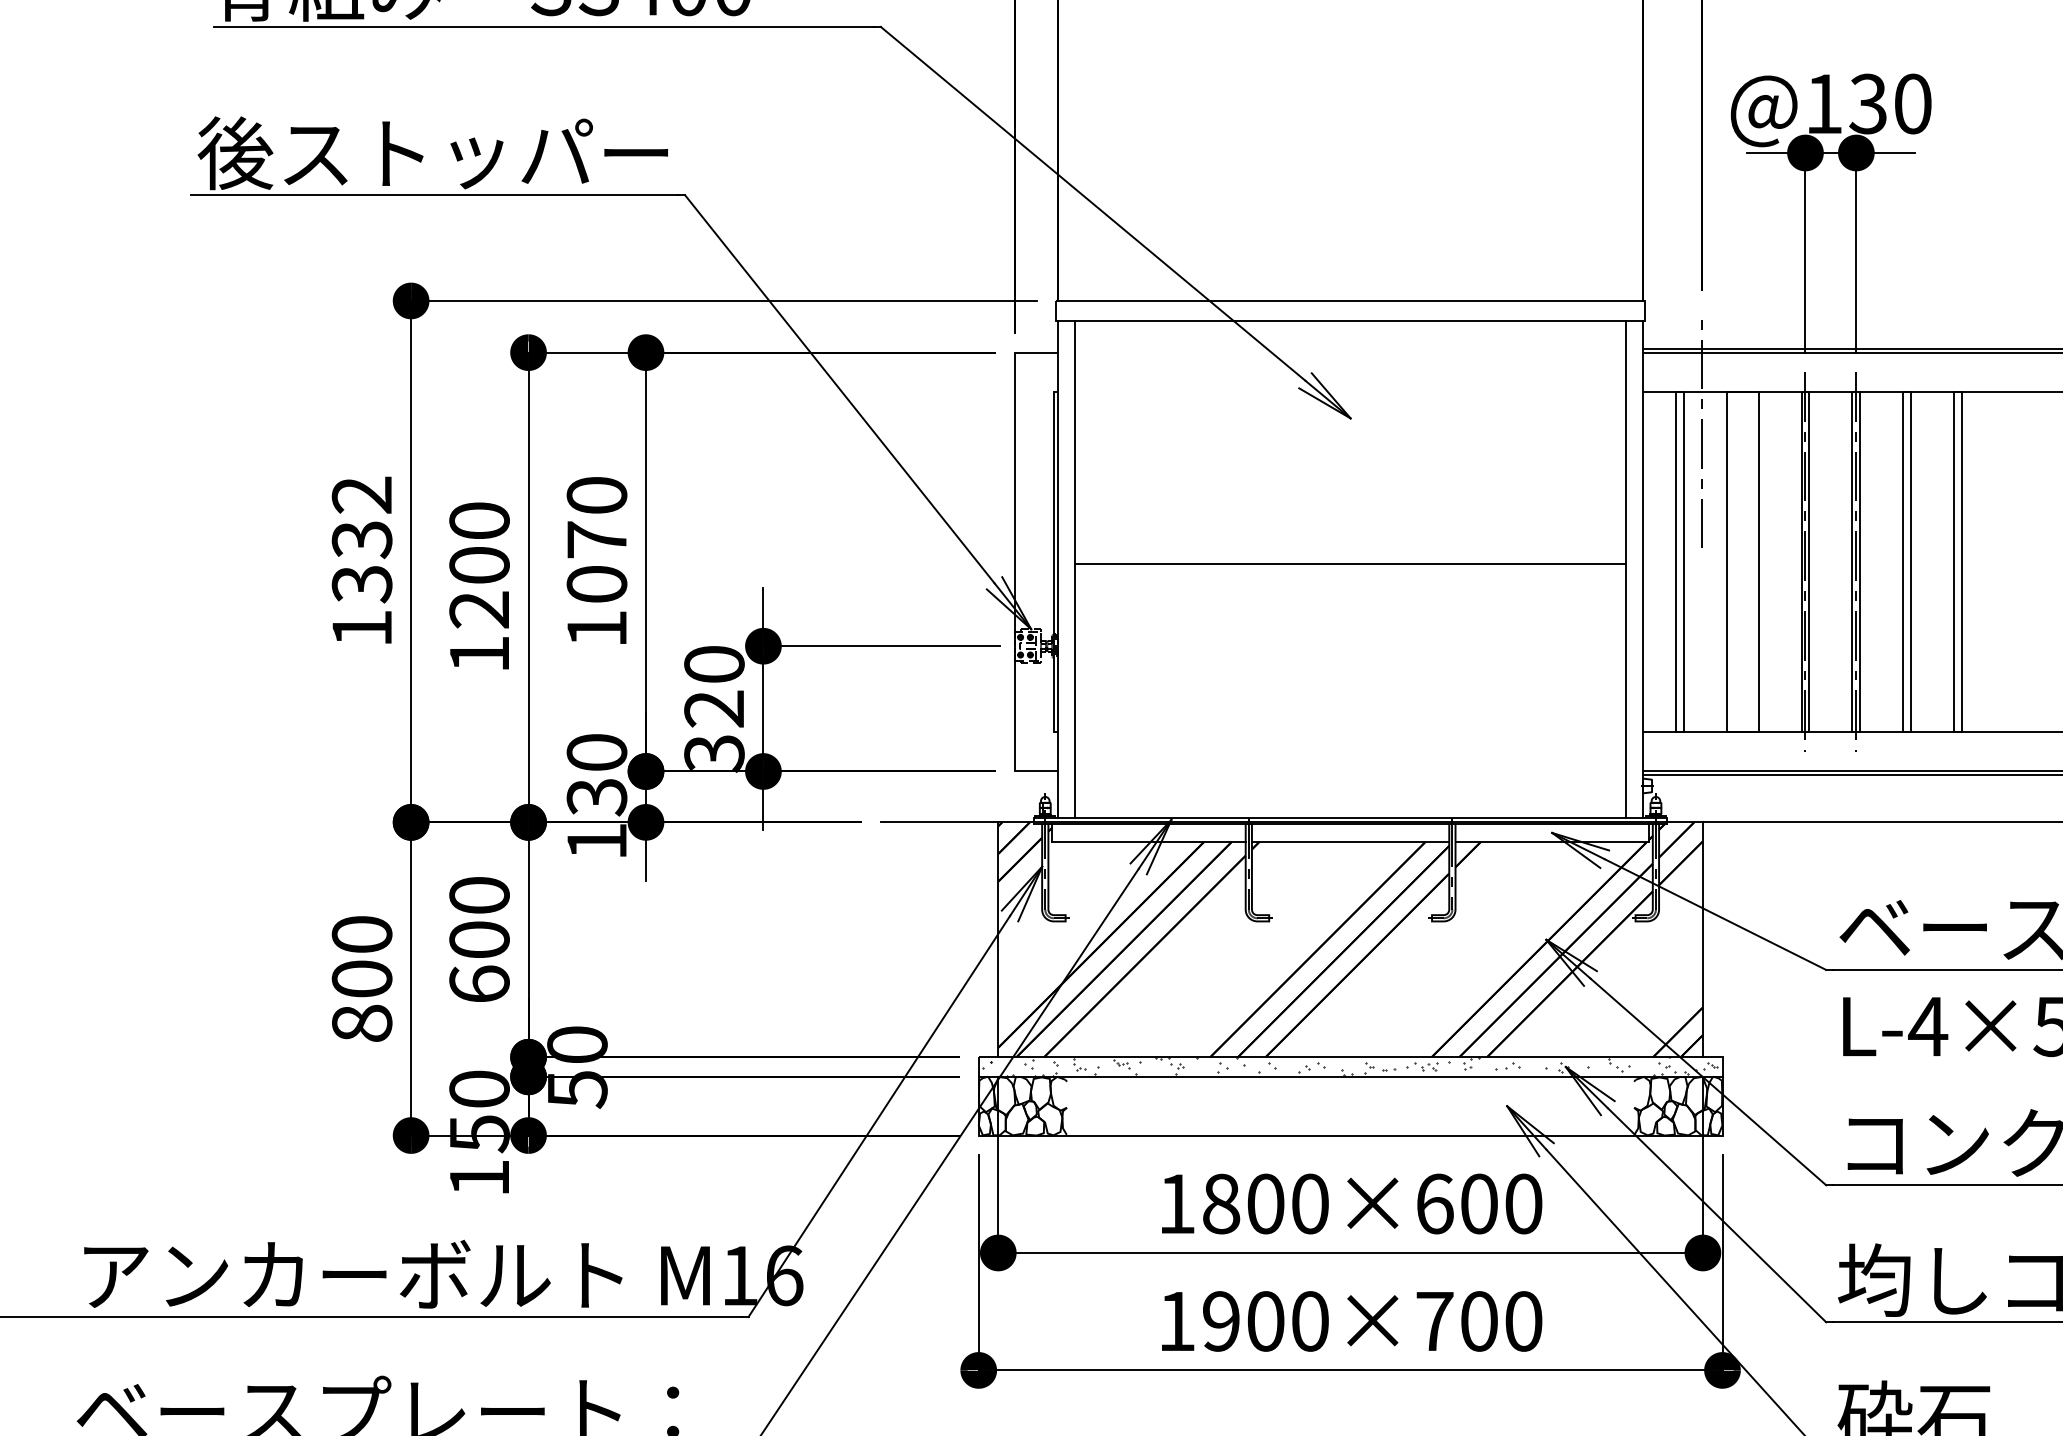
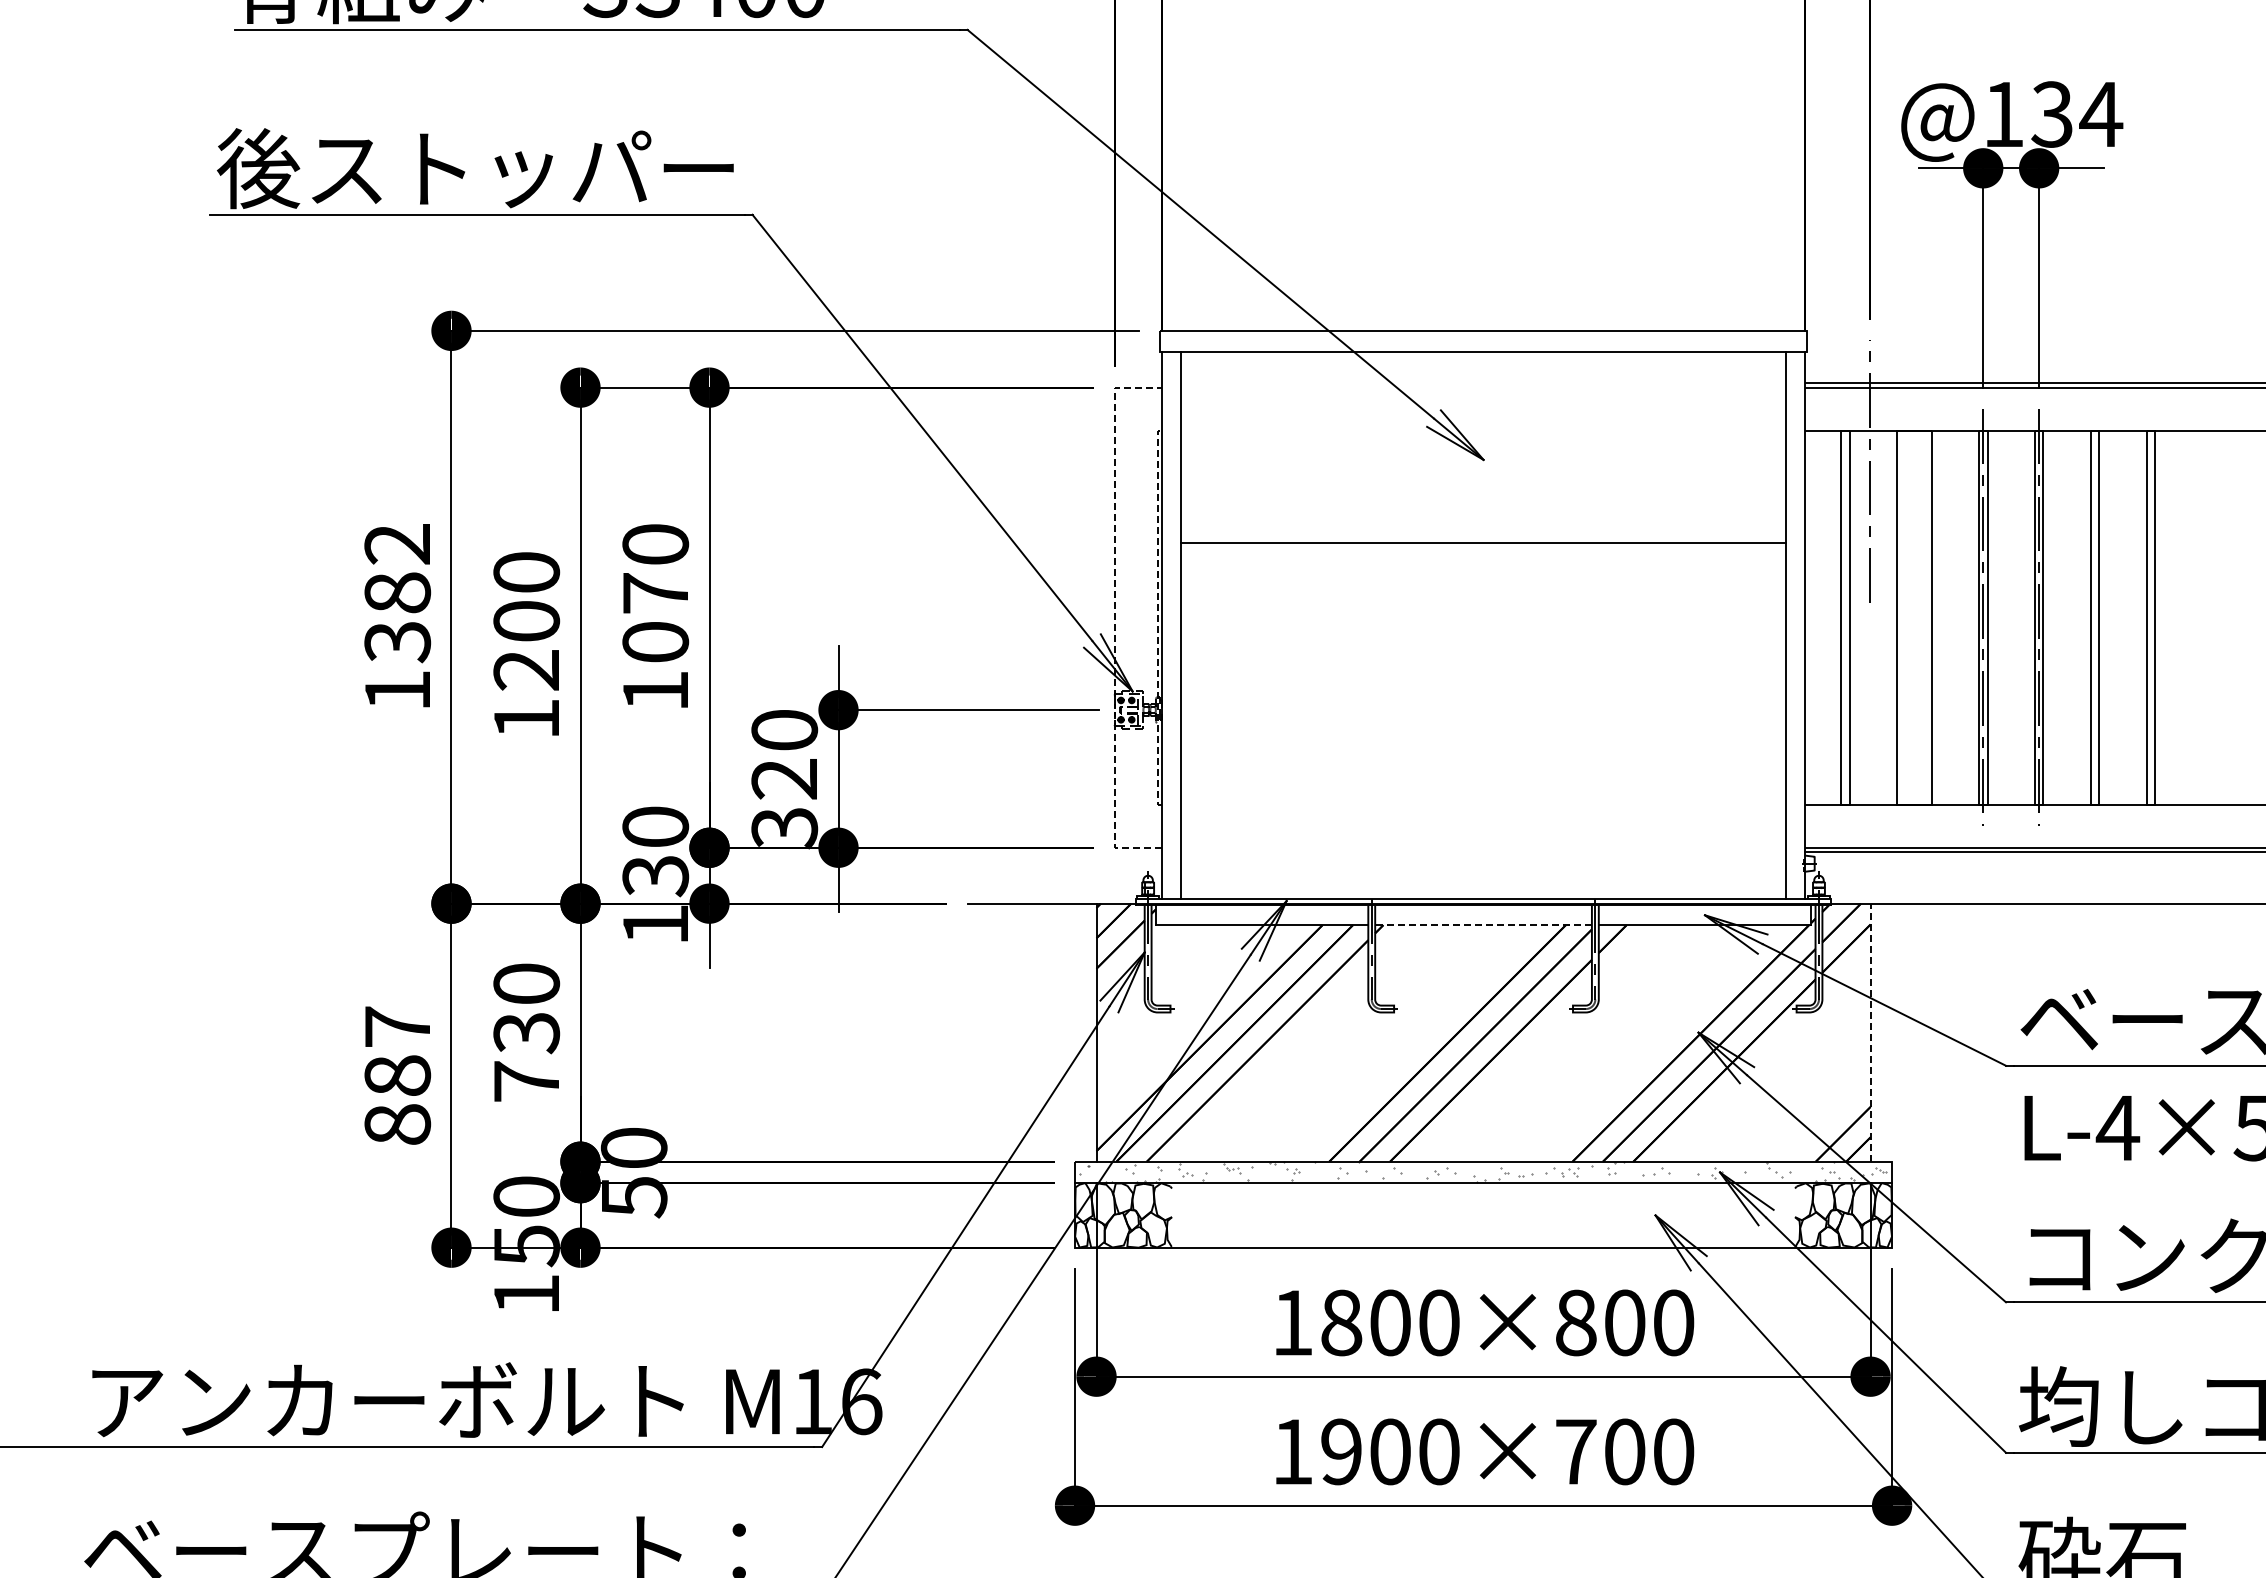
text: (1913, 104) -> (2101, 114), @130 -> @134
text: (361, 540) -> (397, 593), 1332 -> 1382
line: (1014, 561) -> (1114, 617), solid -> dashed
line: (1053, 561) -> (1157, 617), solid -> dashed
line: (1350, 563) -> (1483, 543), moved
line: (1350, 842) -> (1483, 925), solid -> dashed
line: (1702, 939) -> (1870, 1032), solid -> dashed
text: (361, 956) -> (397, 1050), 800 -> 887
text: (479, 961) -> (526, 1056), 600 -> 730
hatch: (1349, 1066) -> (1482, 1171), removed
text: (1435, 1203) -> (1576, 1322), 1800×600 -> 1800×800

